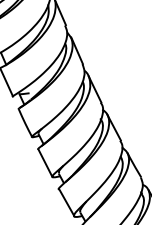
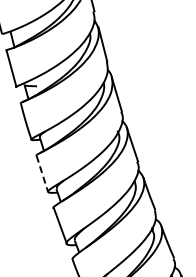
line: (45, 162) -> (42, 173), solid -> dashed

